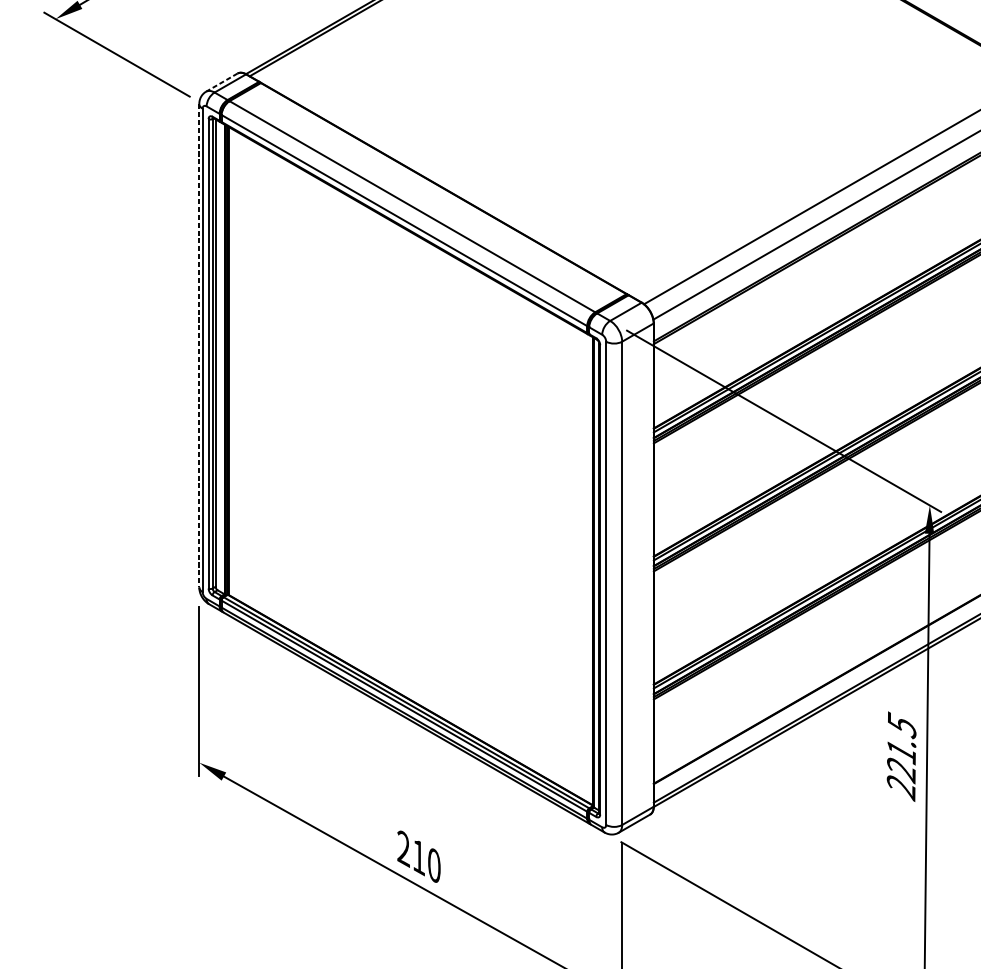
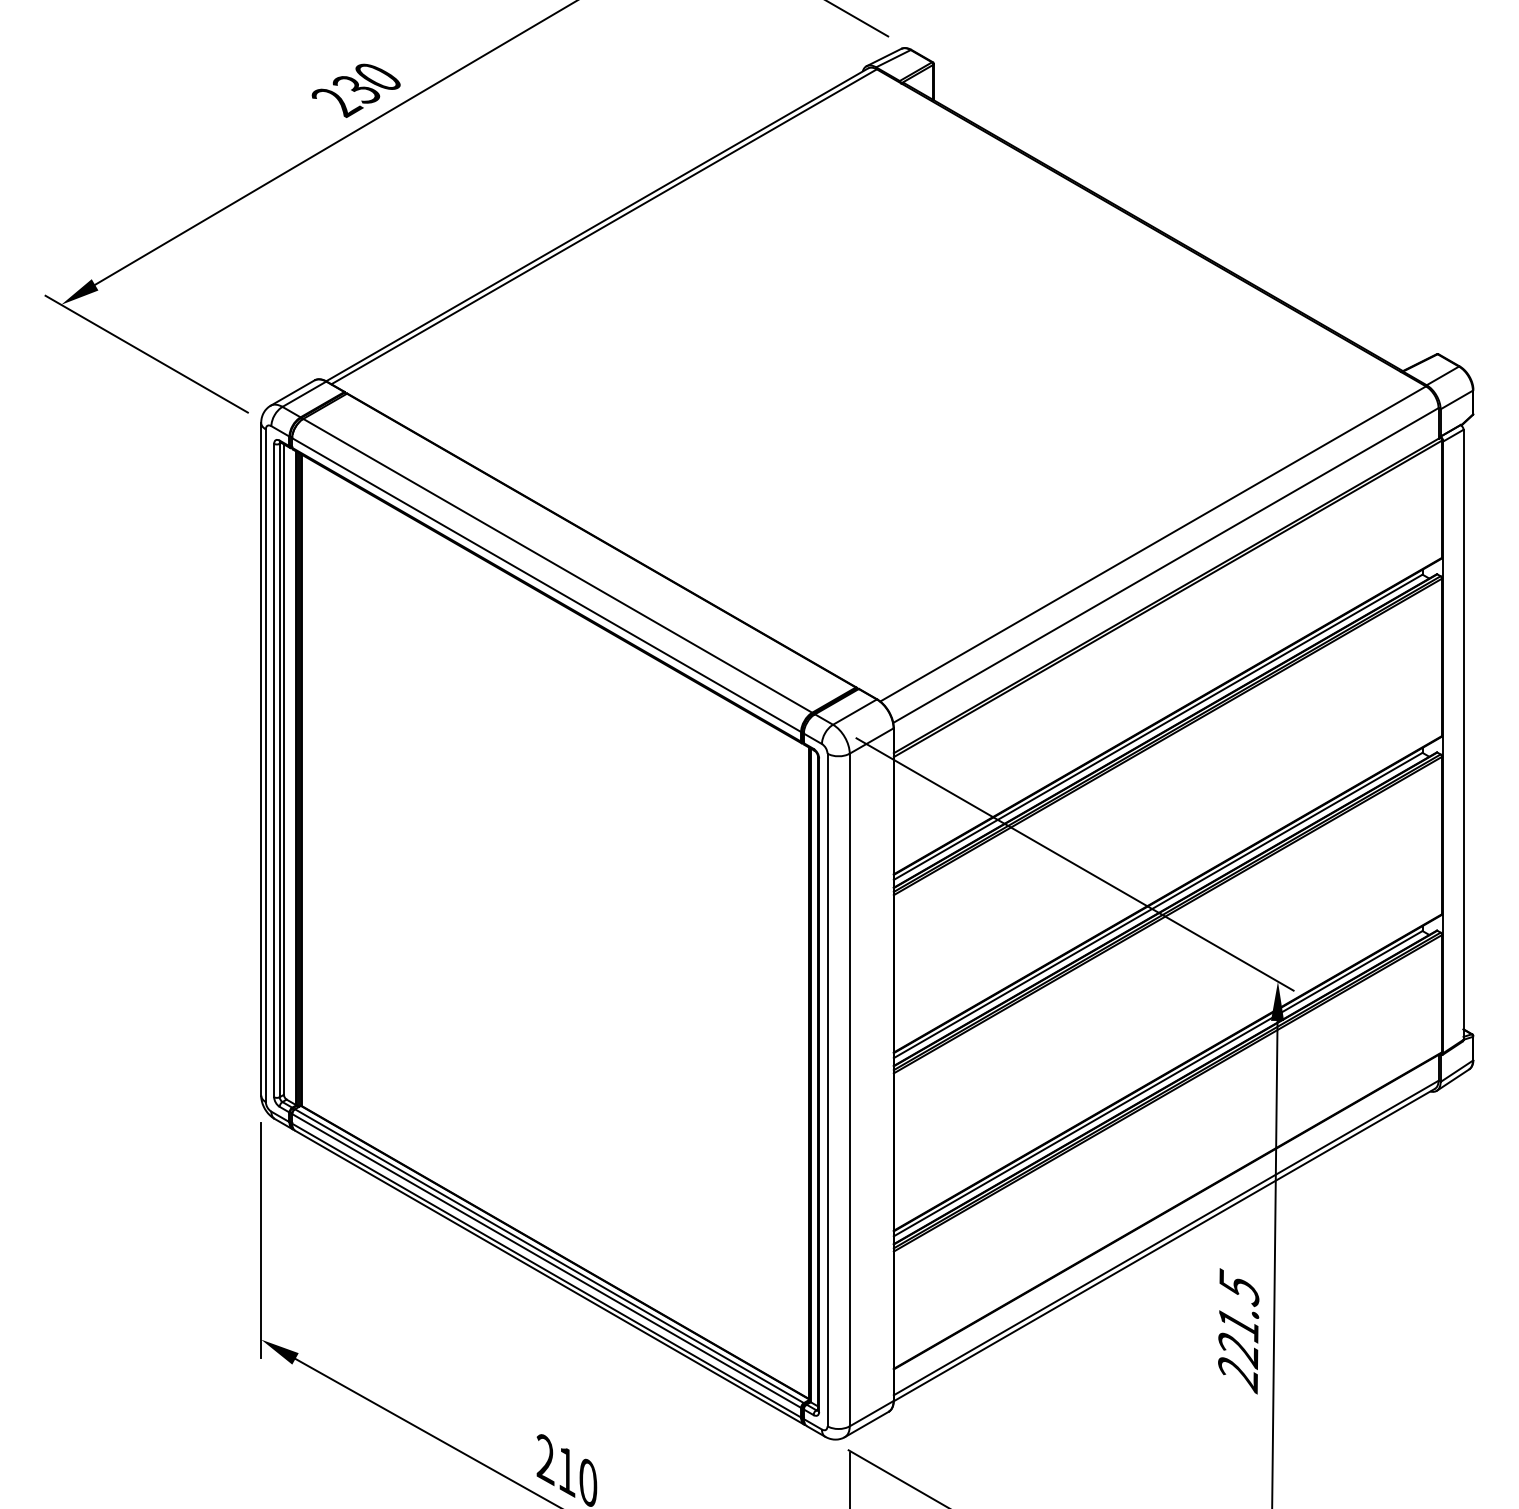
line: (221, 82) -> (292, 393), dashed -> solid
line: (199, 345) -> (261, 759), dashed -> solid

